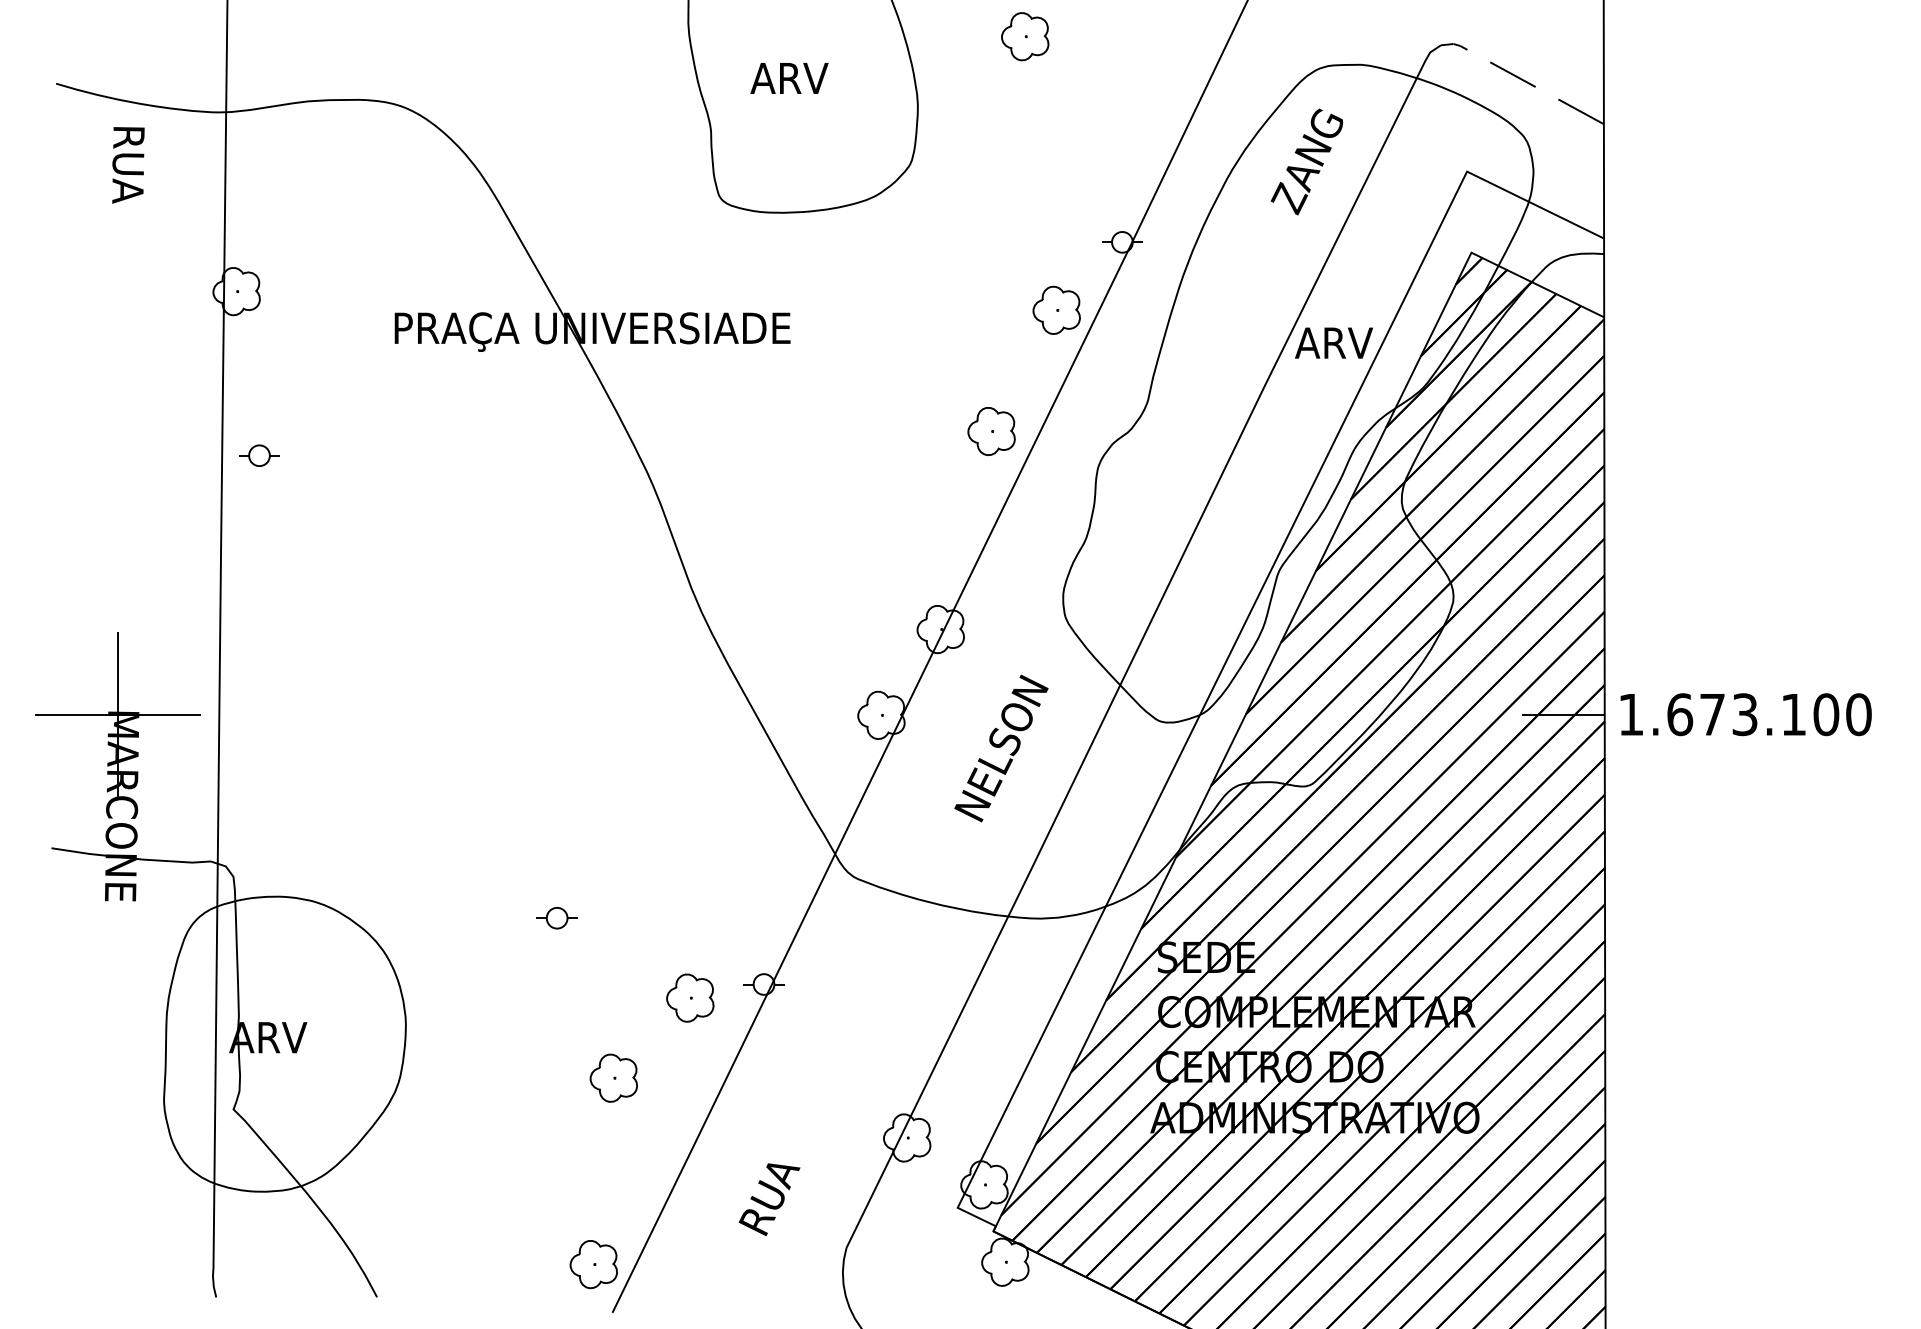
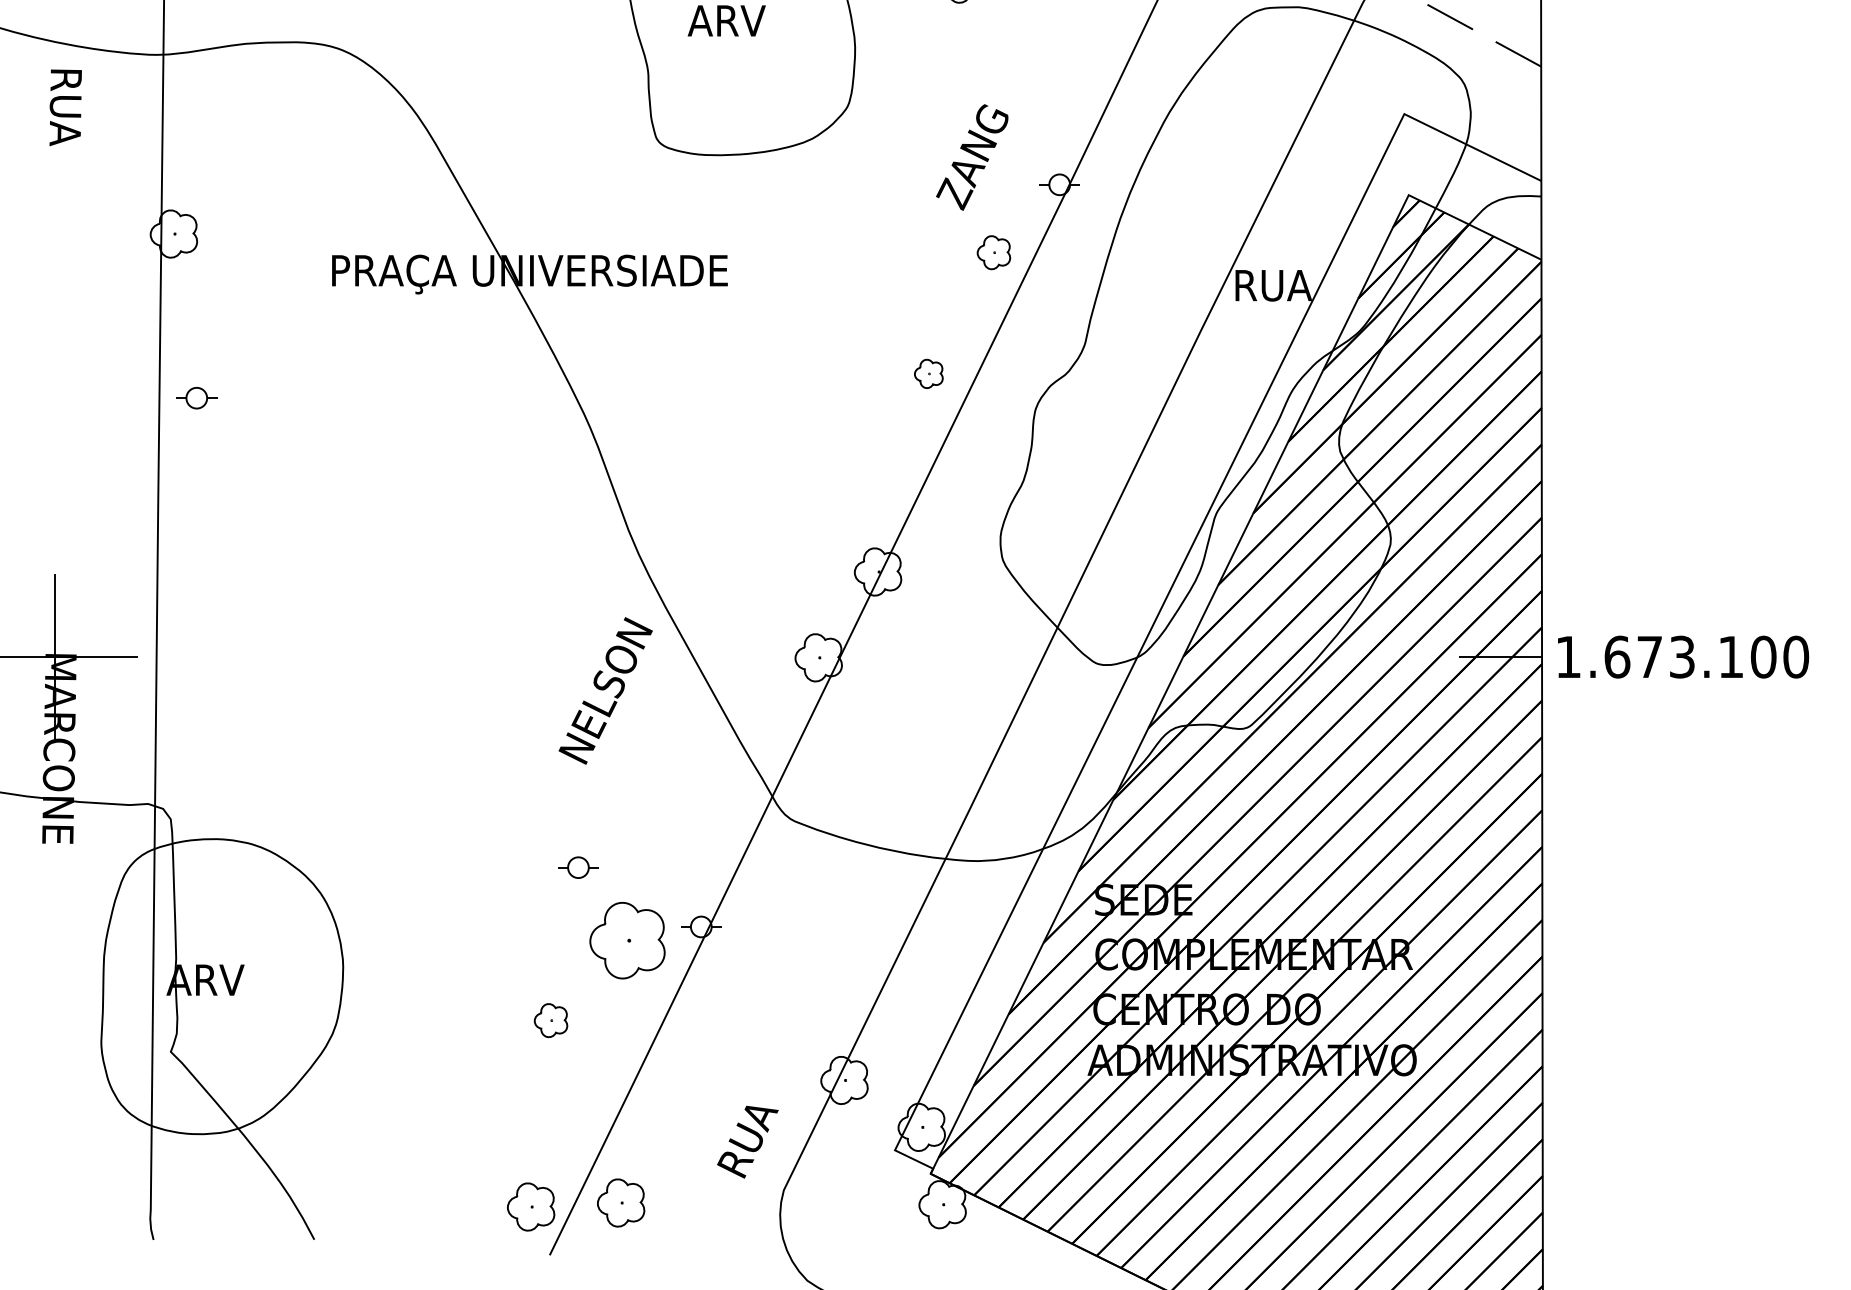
text: (1306, 161) -> (971, 156), moved
part: (1056, 309) -> (993, 251), size x0.7
text: (1334, 343) -> (1271, 285), ARV -> RUA
part: (991, 431) -> (928, 373), size x0.6
text: (1001, 748) -> (605, 690), moved
part: (556, 918) -> (577, 867), moved
part: (690, 997) -> (627, 939), size x1.6
part: (613, 1077) -> (550, 1019), size x0.7
text: (769, 1199) -> (747, 1141), moved
part: (683, 1260) -> (620, 1202), added

